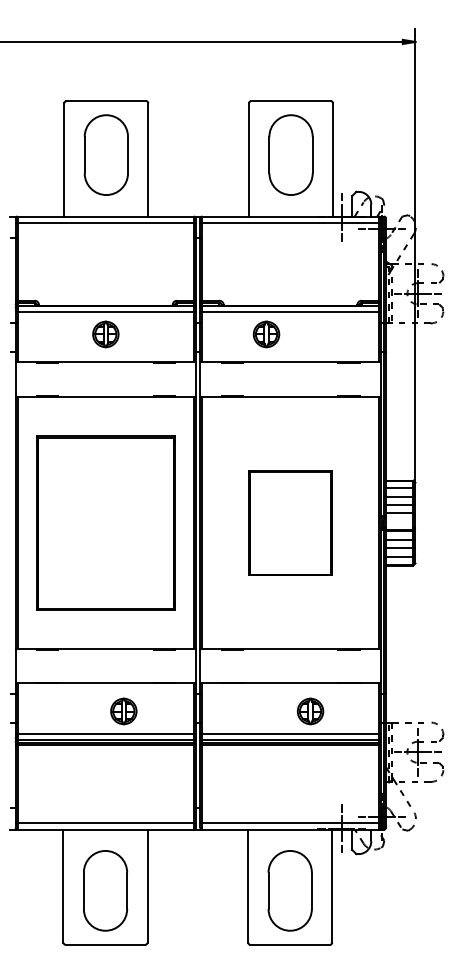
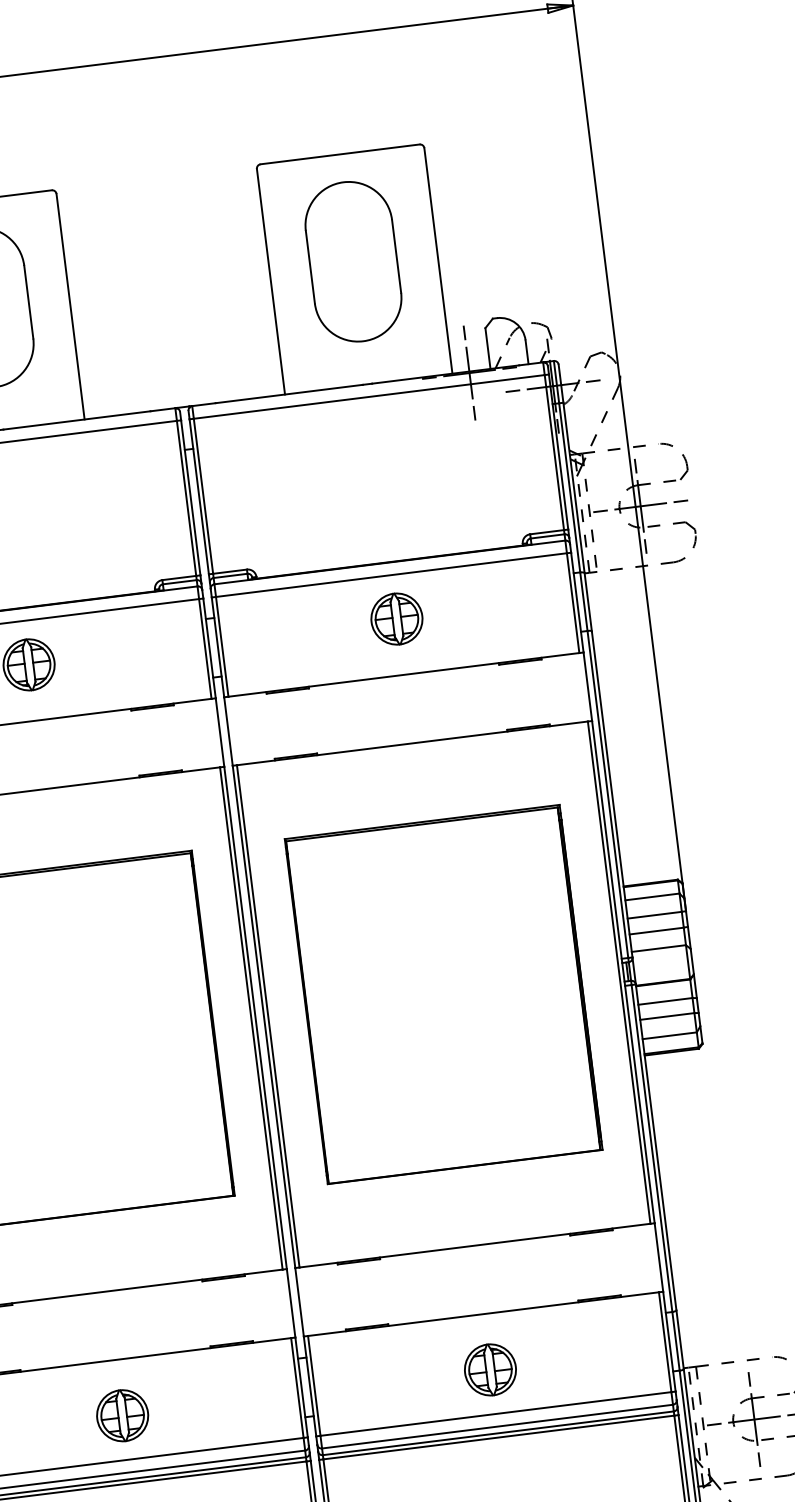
part: (266, 334) -> (396, 619), moved
part: (290, 522) -> (443, 993), size x1.67
part: (123, 711) -> (121, 1415), moved
part: (310, 711) -> (490, 1370), moved

